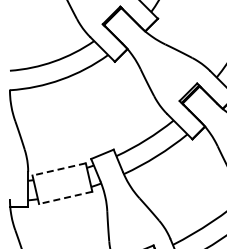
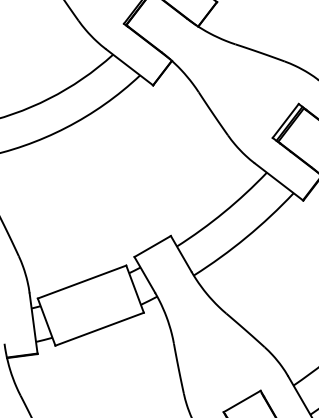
line: (58, 169) -> (80, 282), dashed -> solid
line: (65, 197) -> (99, 328), dashed -> solid

